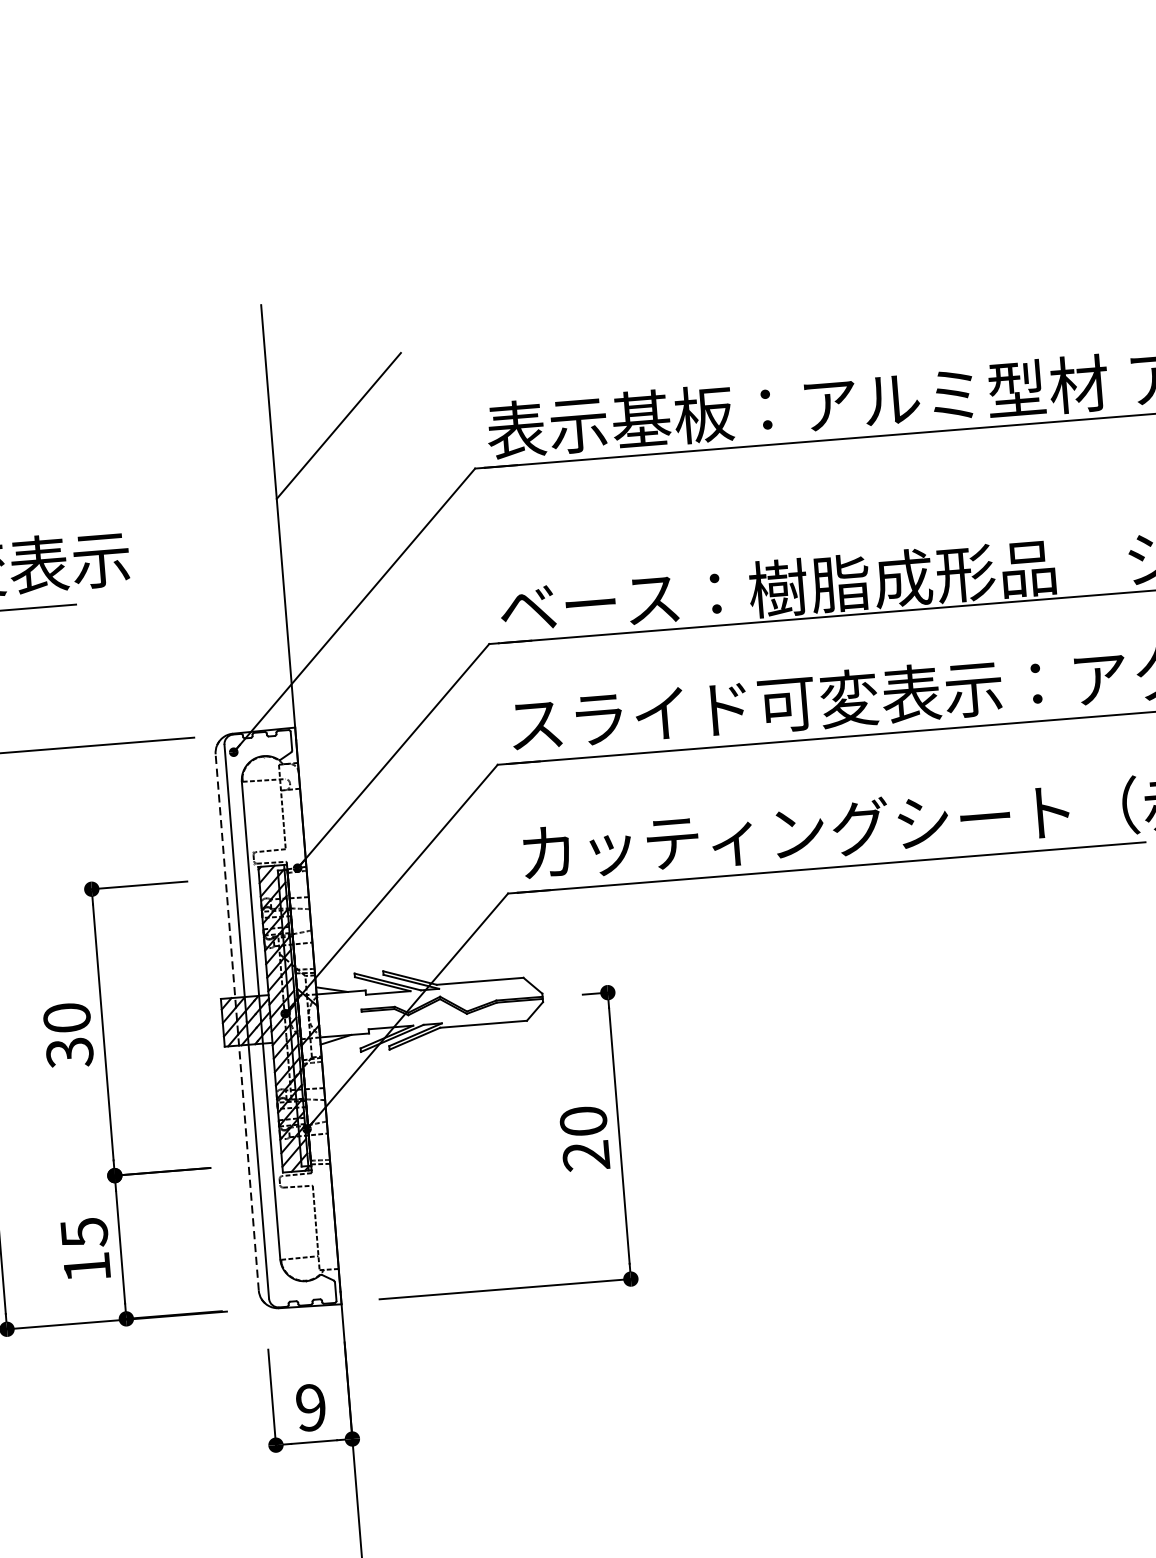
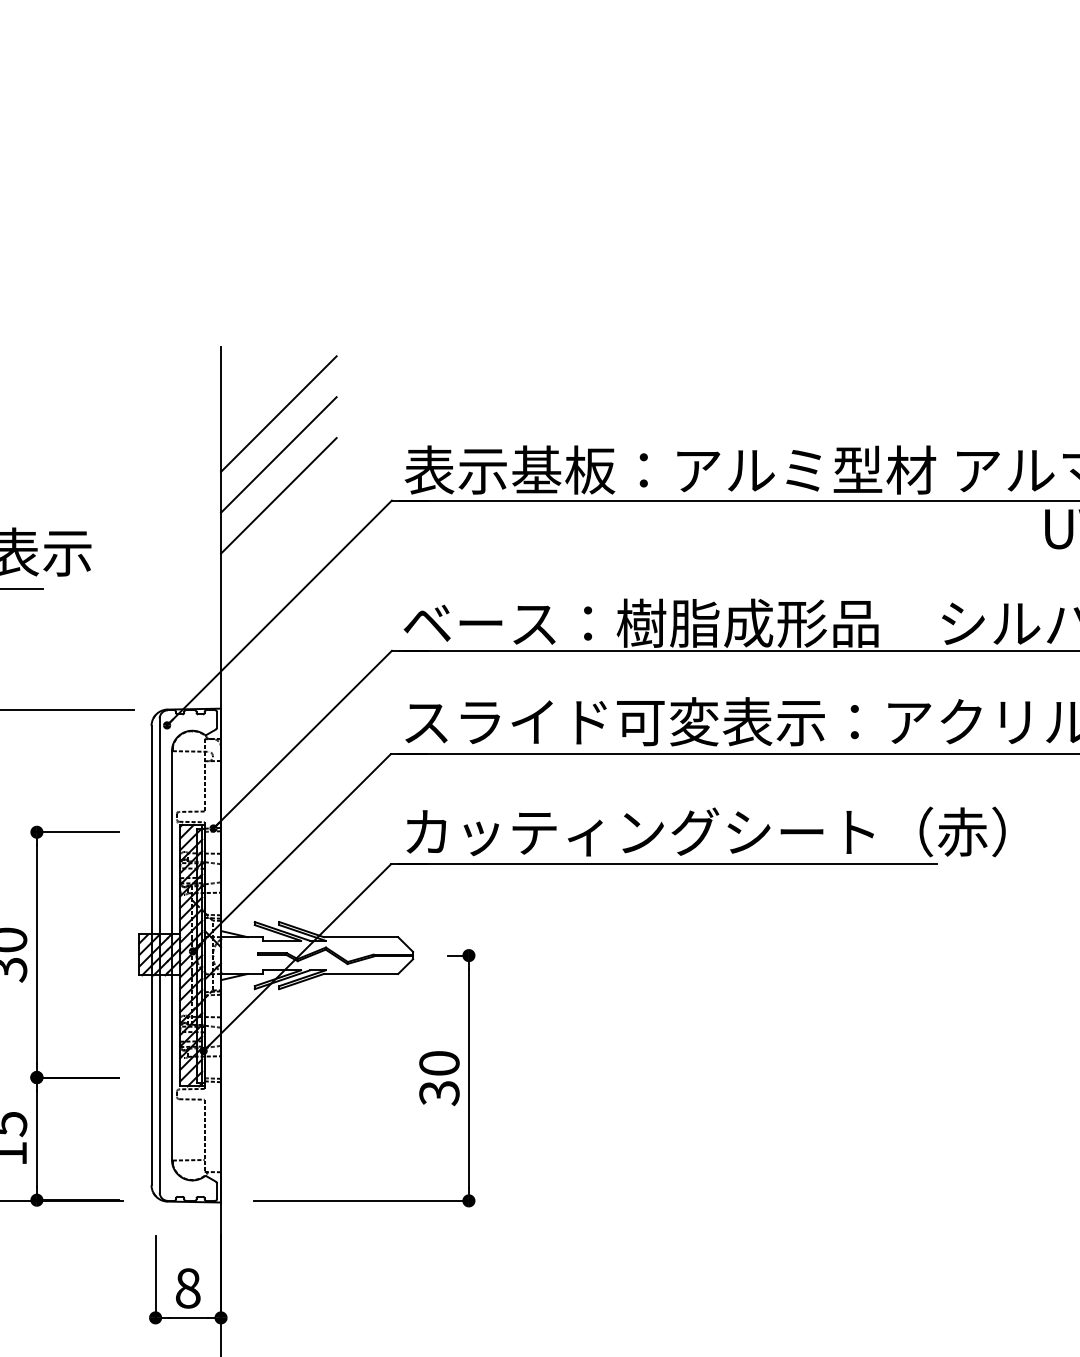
line: (334, 377) -> (278, 413), added
line: (342, 473) -> (278, 495), added
line: (237, 1022) -> (151, 955), dashed -> solid
text: (586, 1156) -> (439, 1093), 20 -> 30
text: (310, 1407) -> (187, 1288), 9 -> 8

